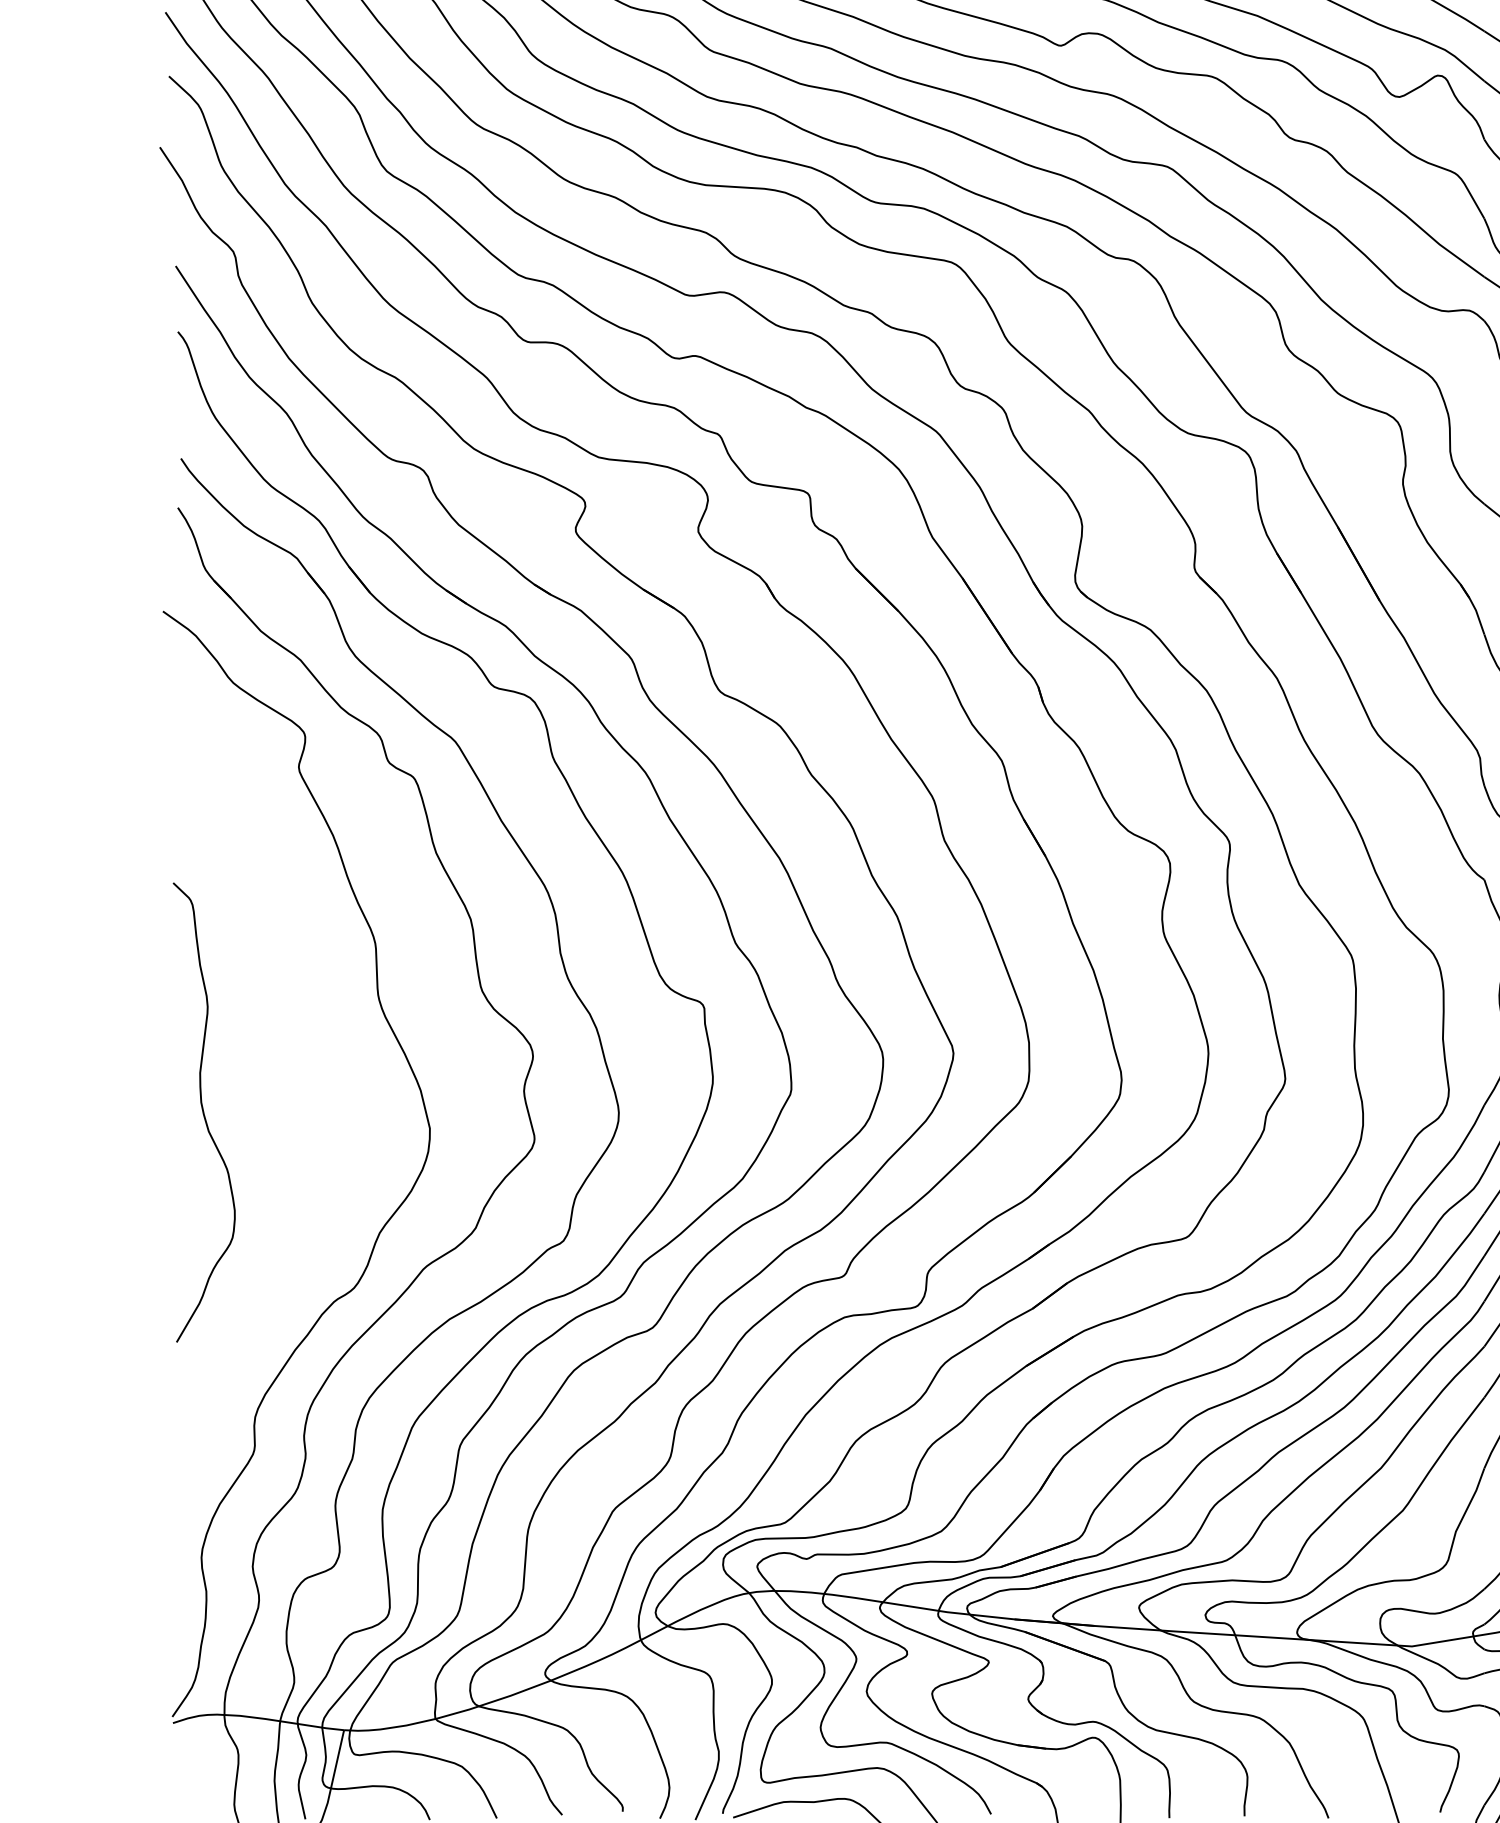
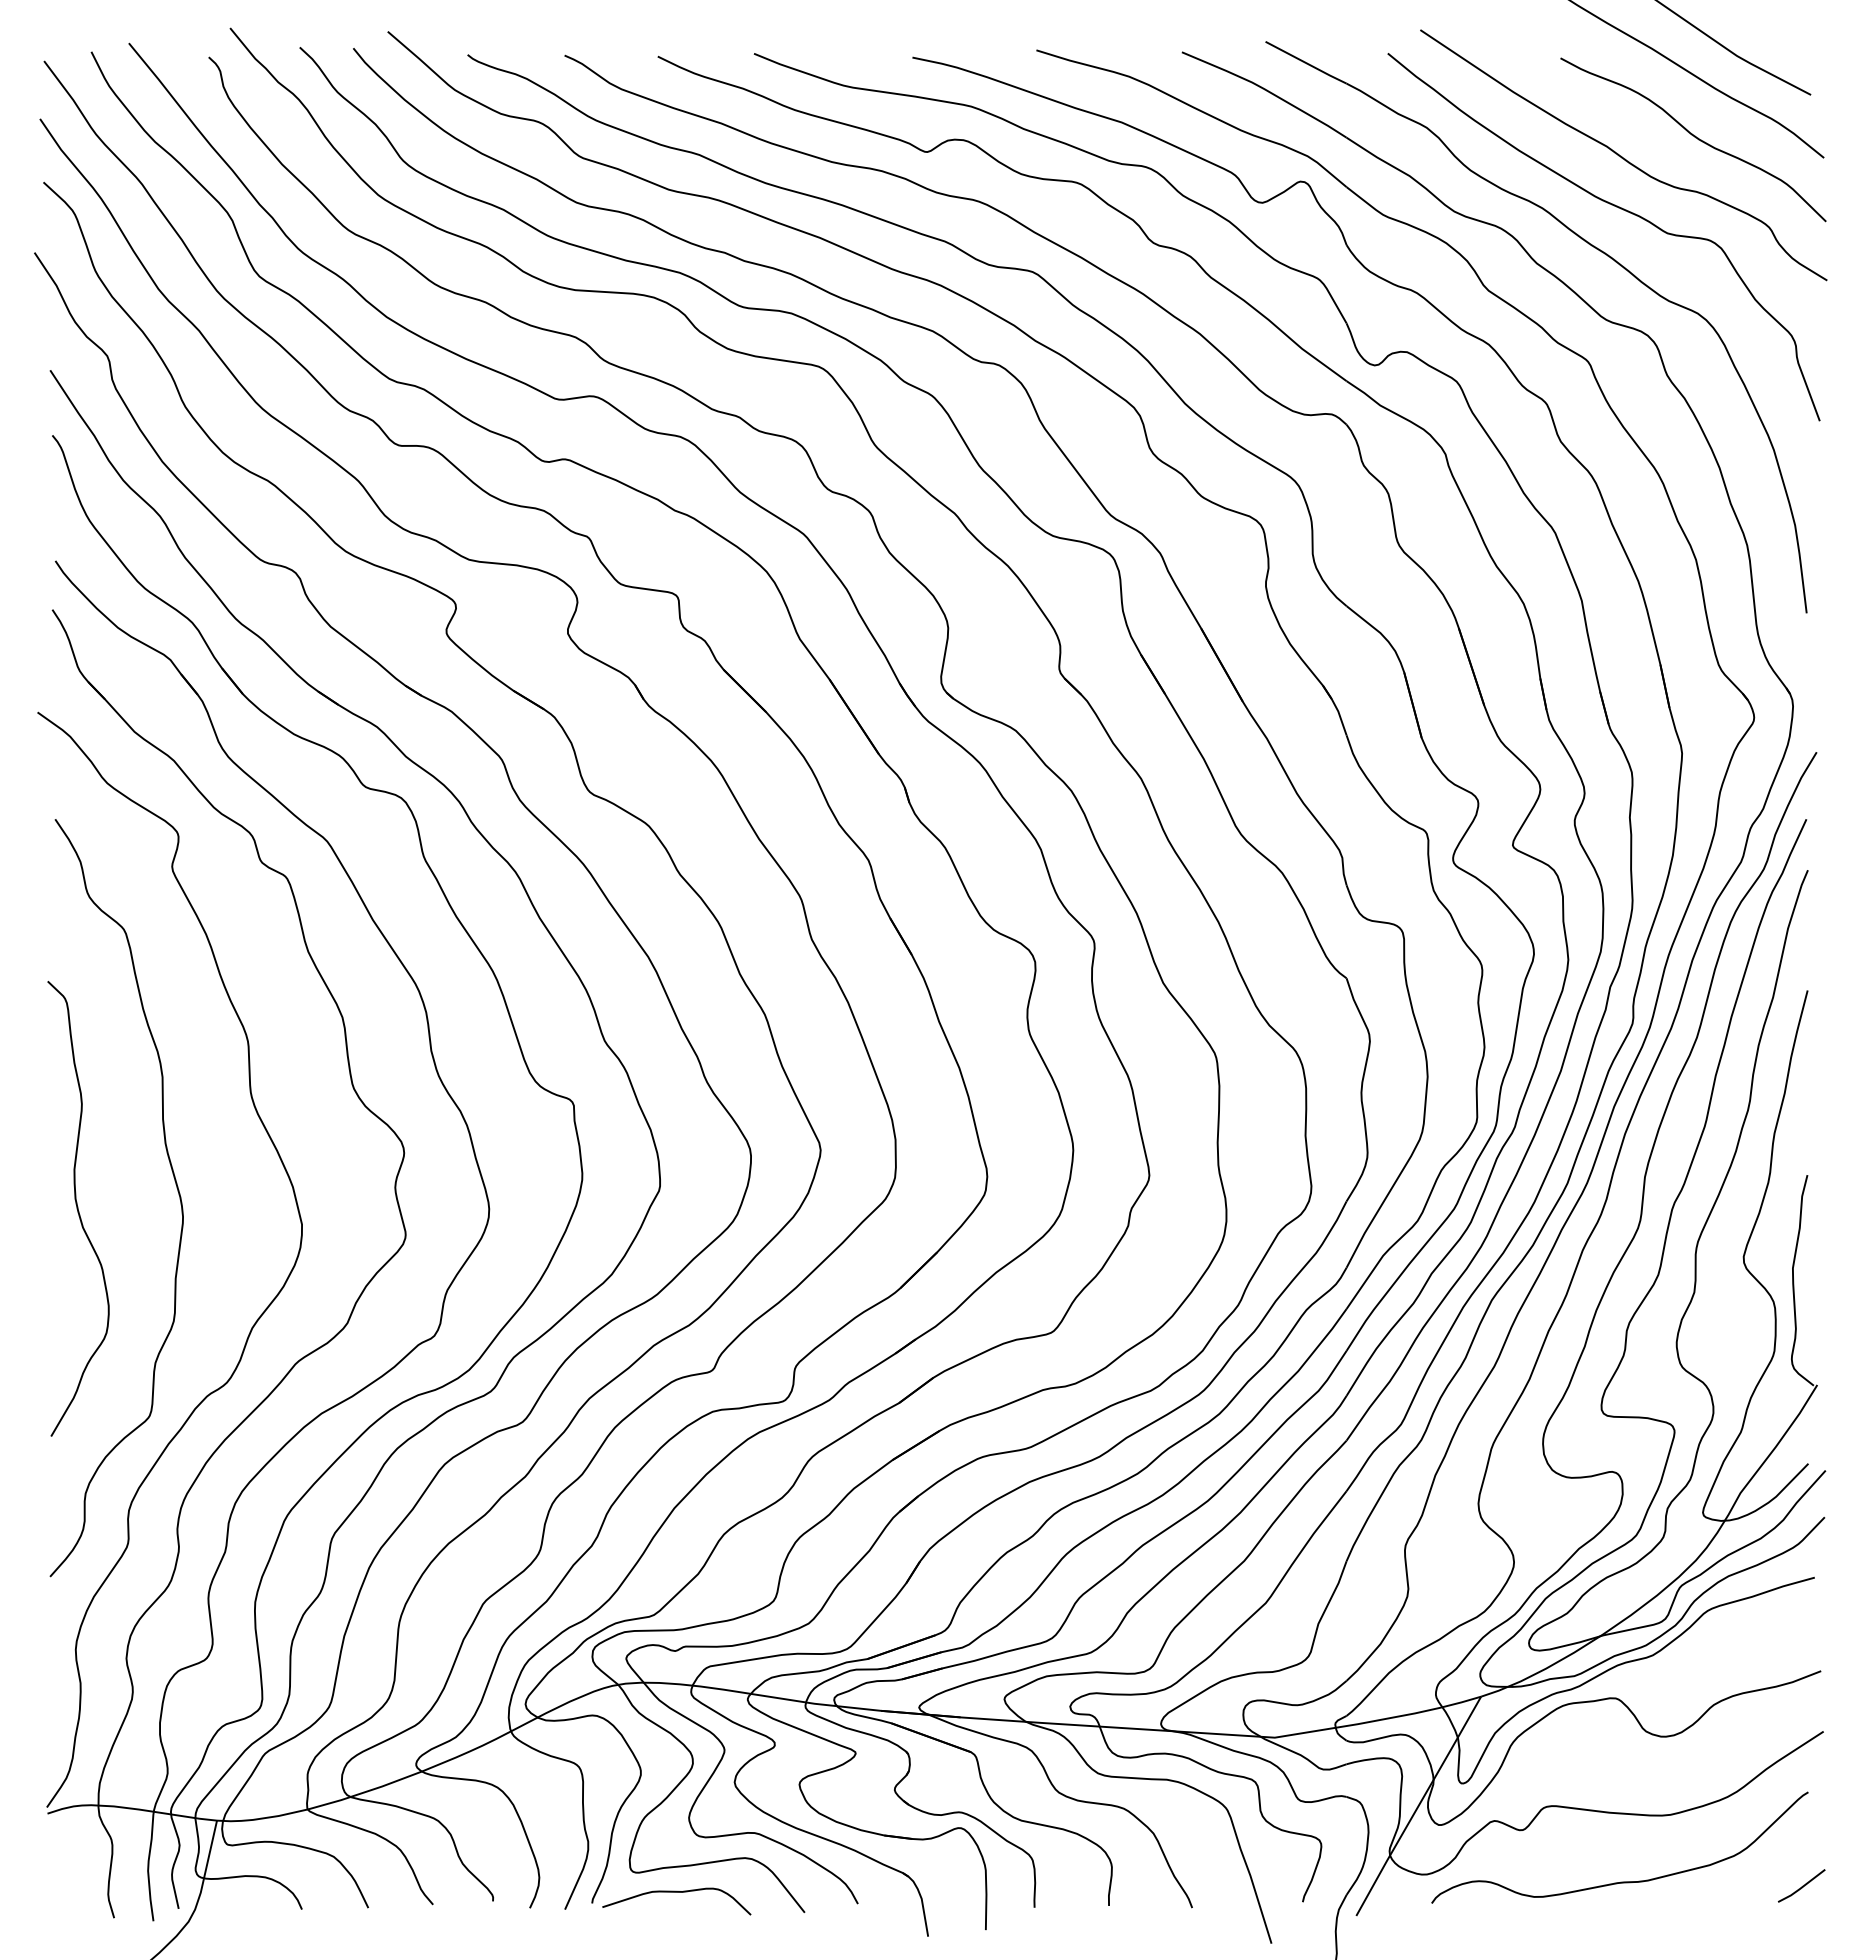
curve: (301, 1084) -> (174, 1181), added

